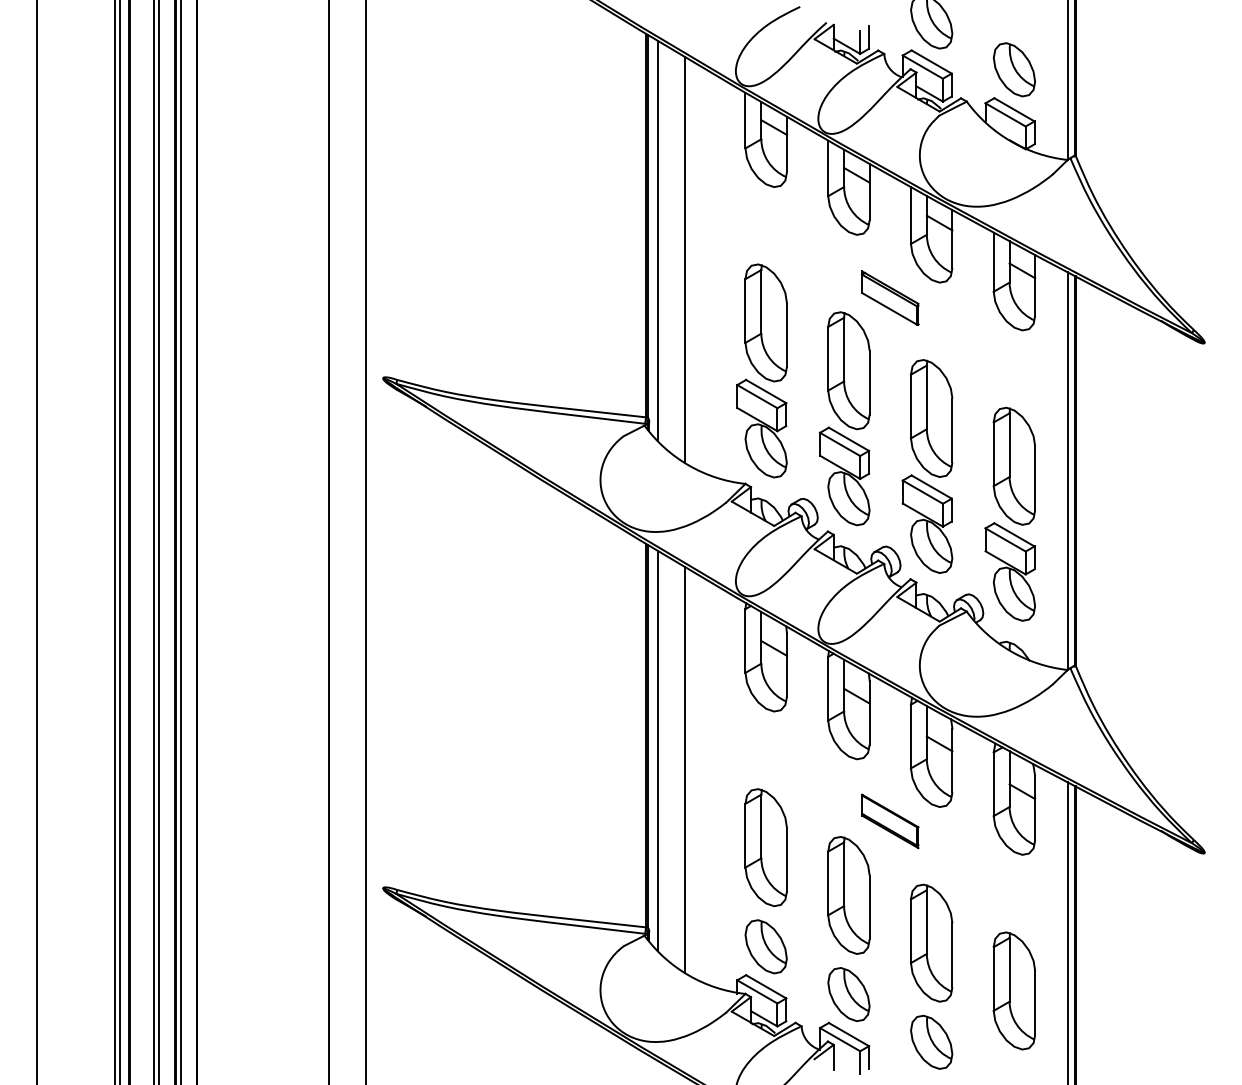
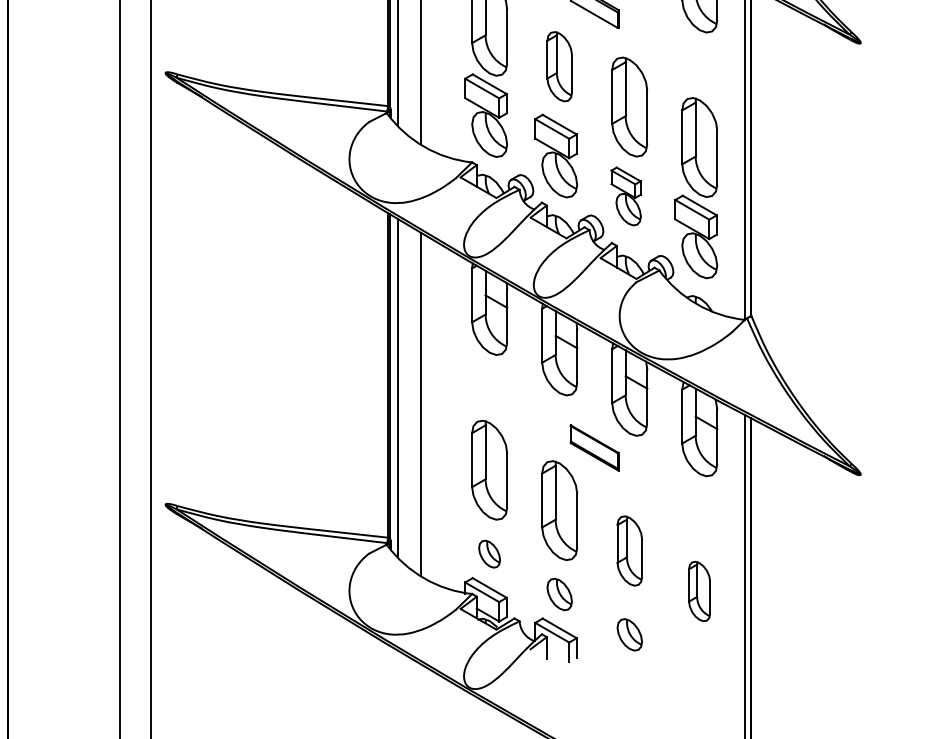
part: (848, 370) -> (559, 66), size x0.7
part: (927, 523) -> (626, 195), size x0.7
part: (931, 942) -> (629, 550), size x0.7
part: (765, 946) -> (489, 553), size x0.6
part: (1013, 990) -> (698, 591), size x0.6
part: (848, 994) -> (559, 594), size x0.7
part: (931, 1041) -> (629, 634), size x0.7

